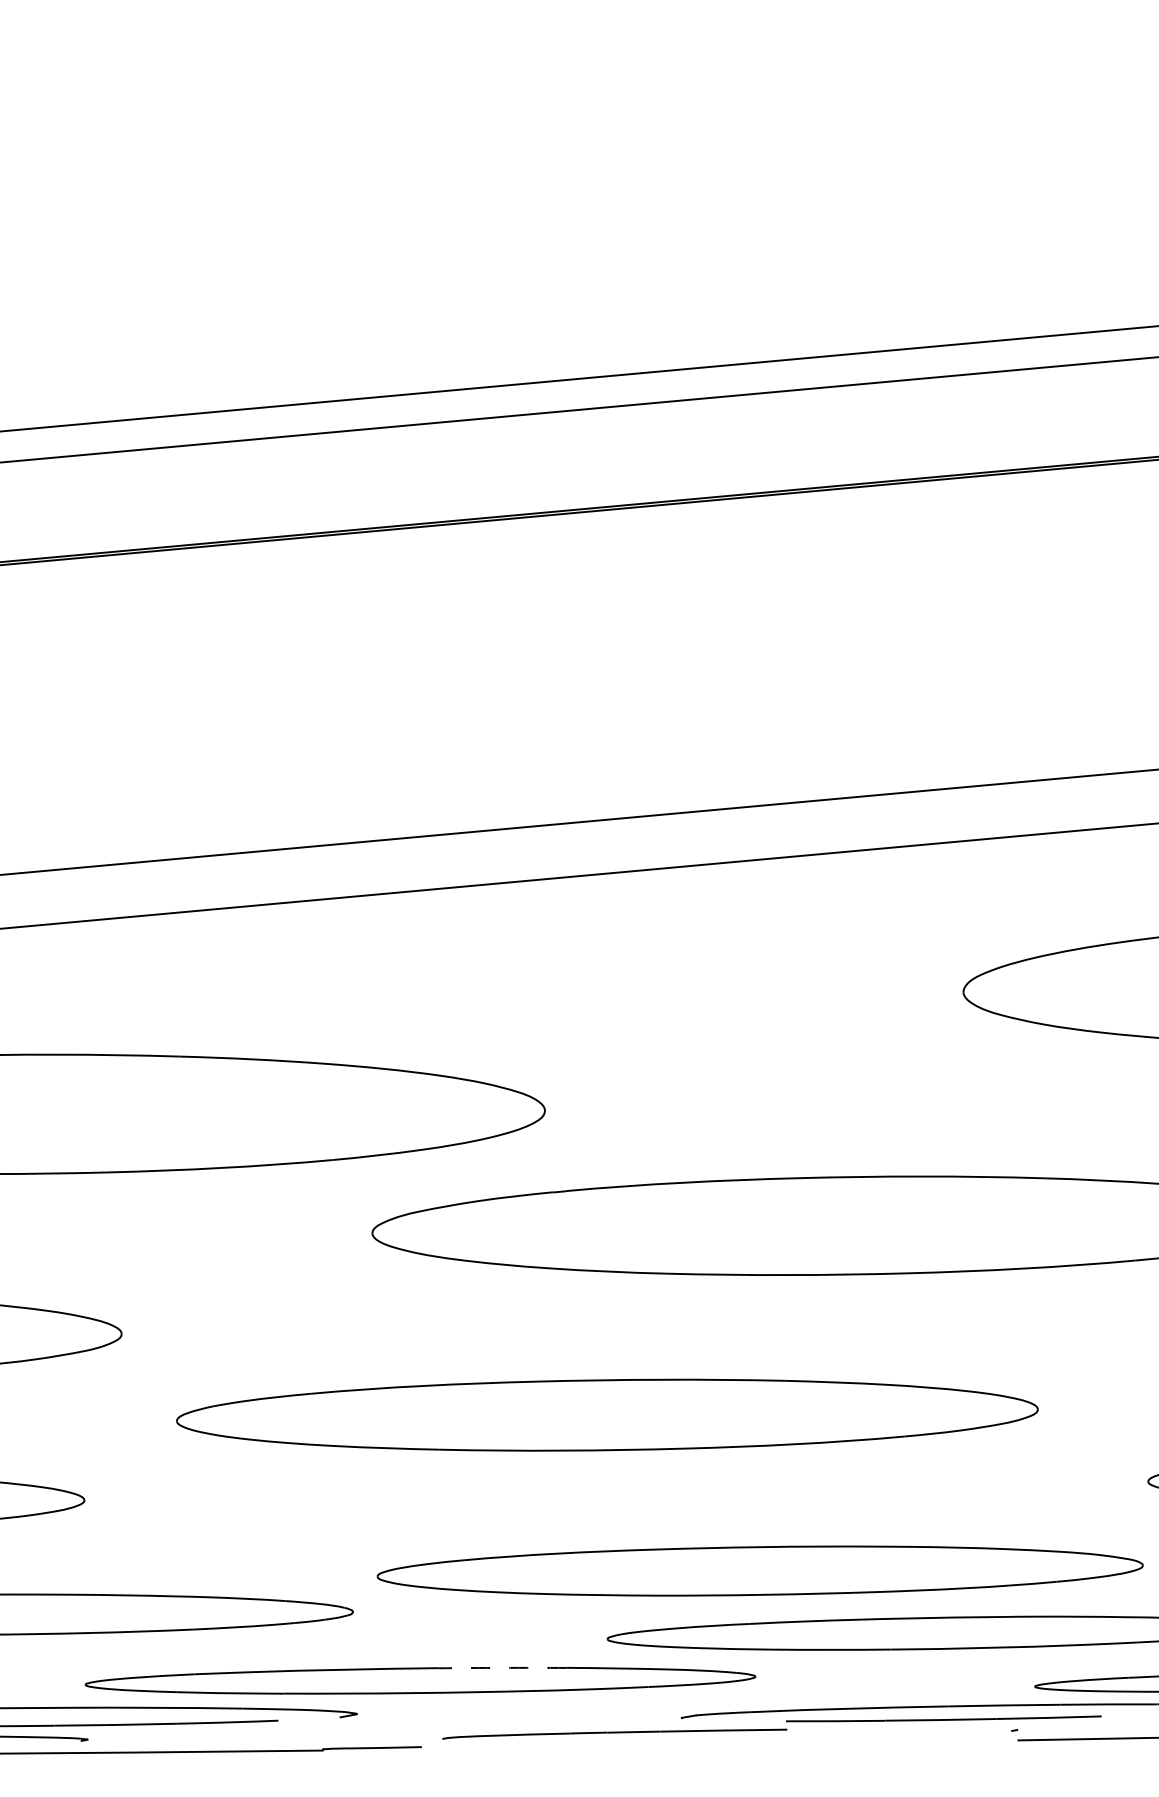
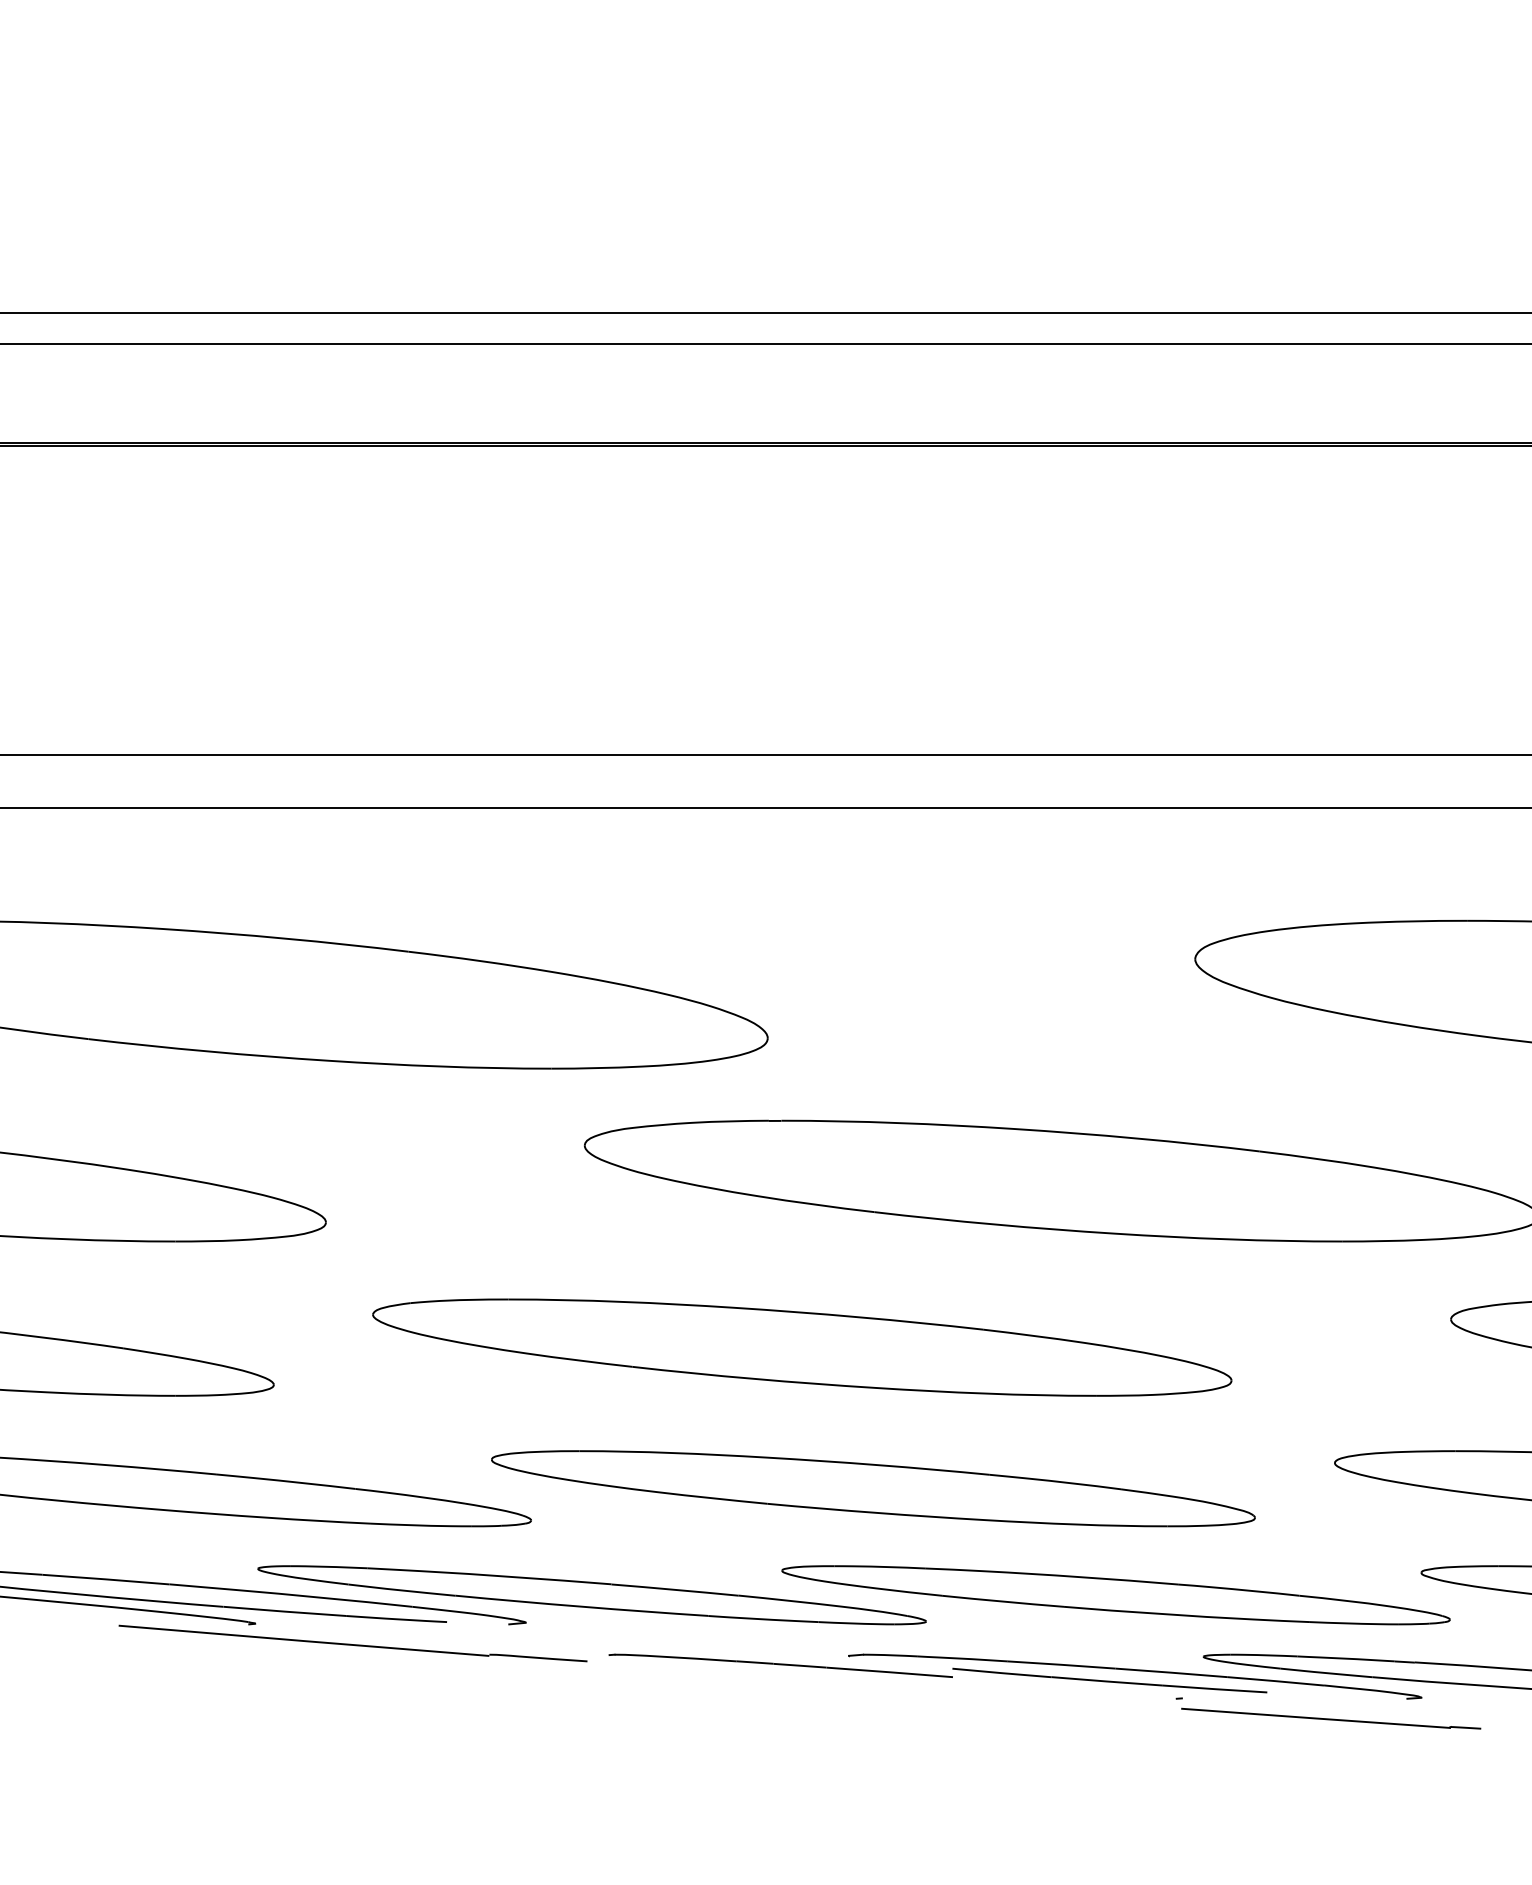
part: (760, 1570) -> (873, 1488), moved
arc: (503, 1667) -> (675, 1589), dashed -> solid

